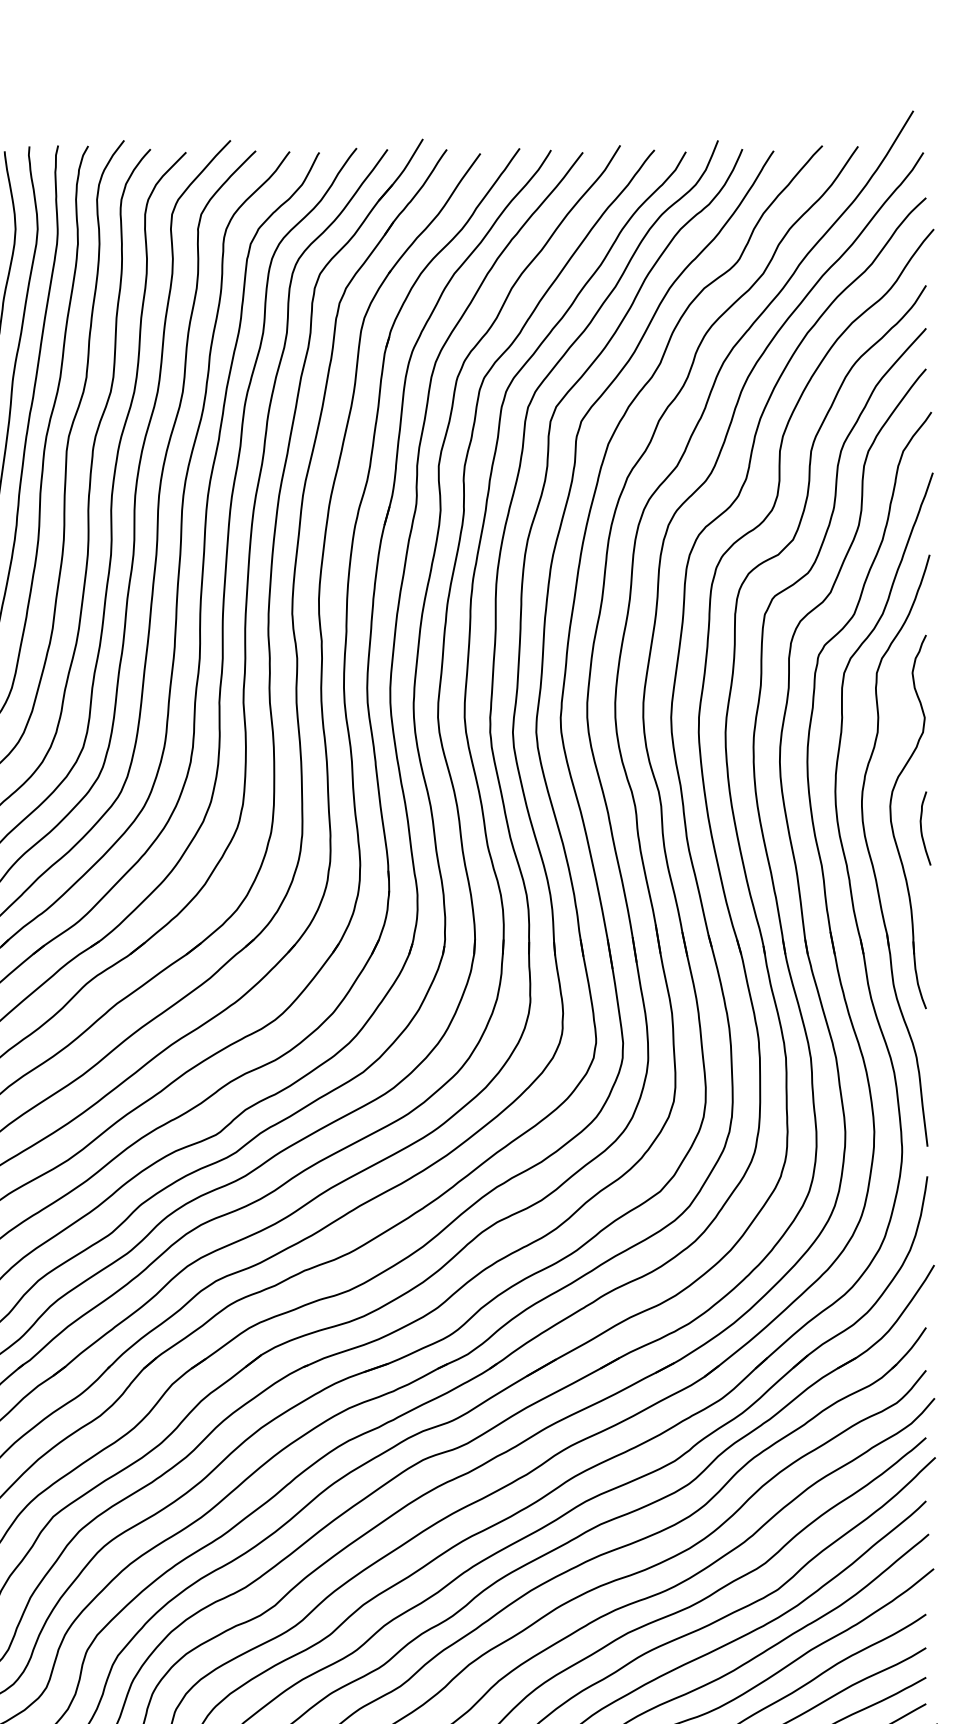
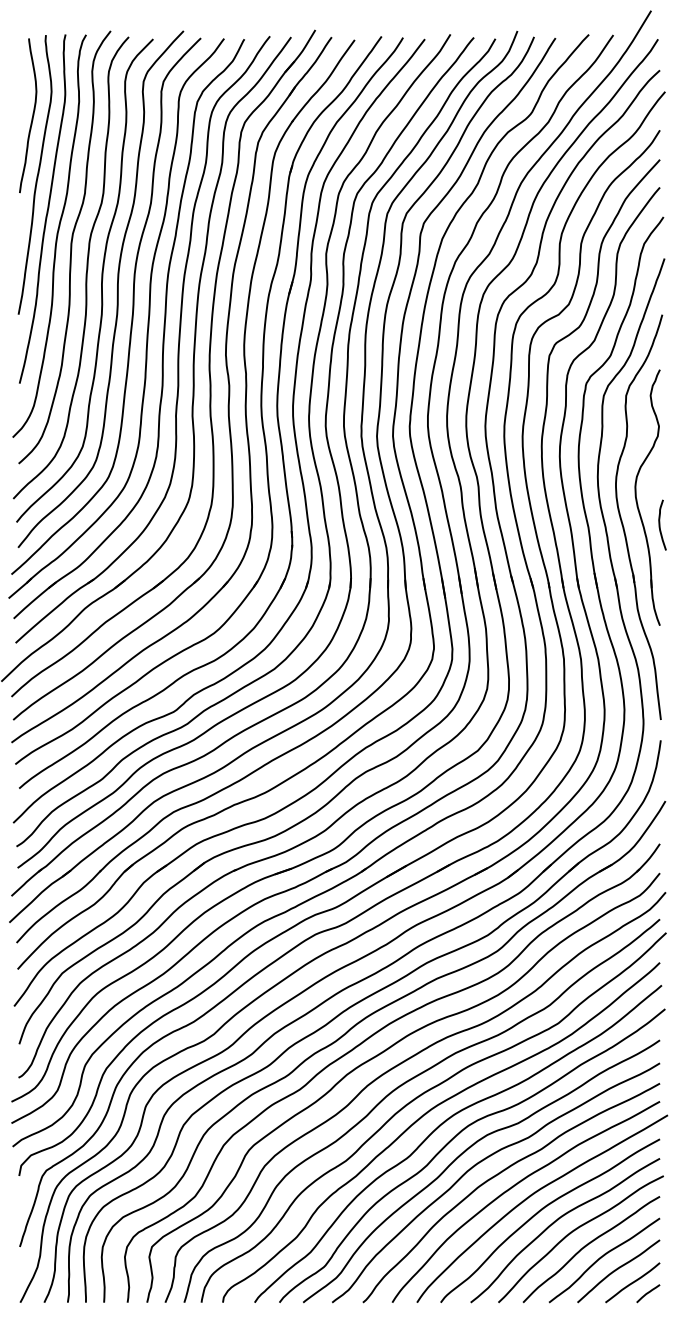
curve: (922, 827) -> (660, 524), moved

